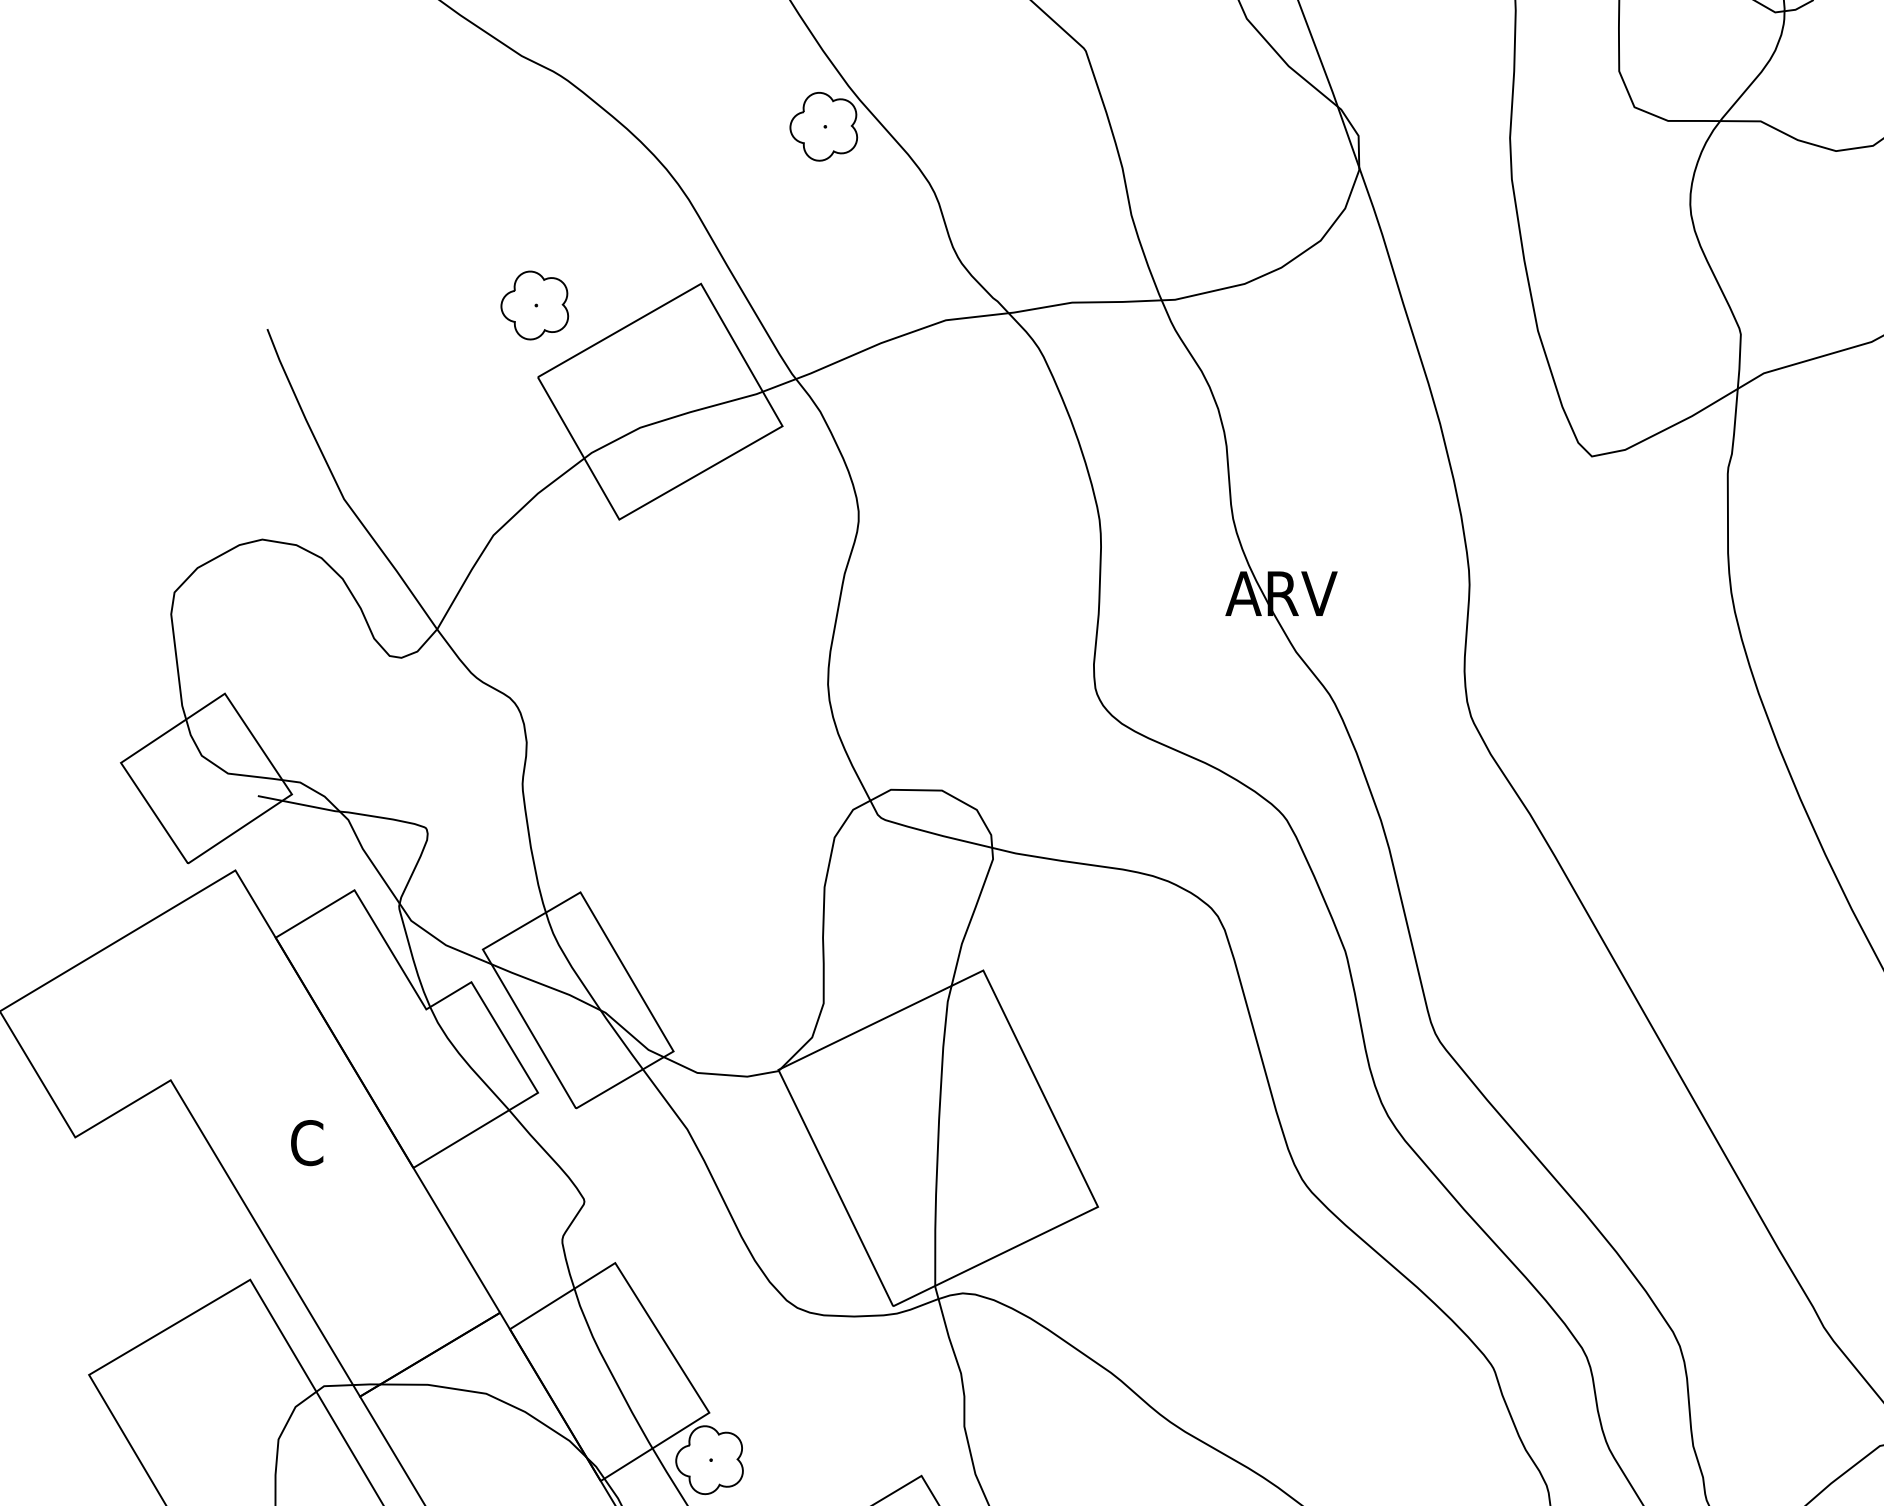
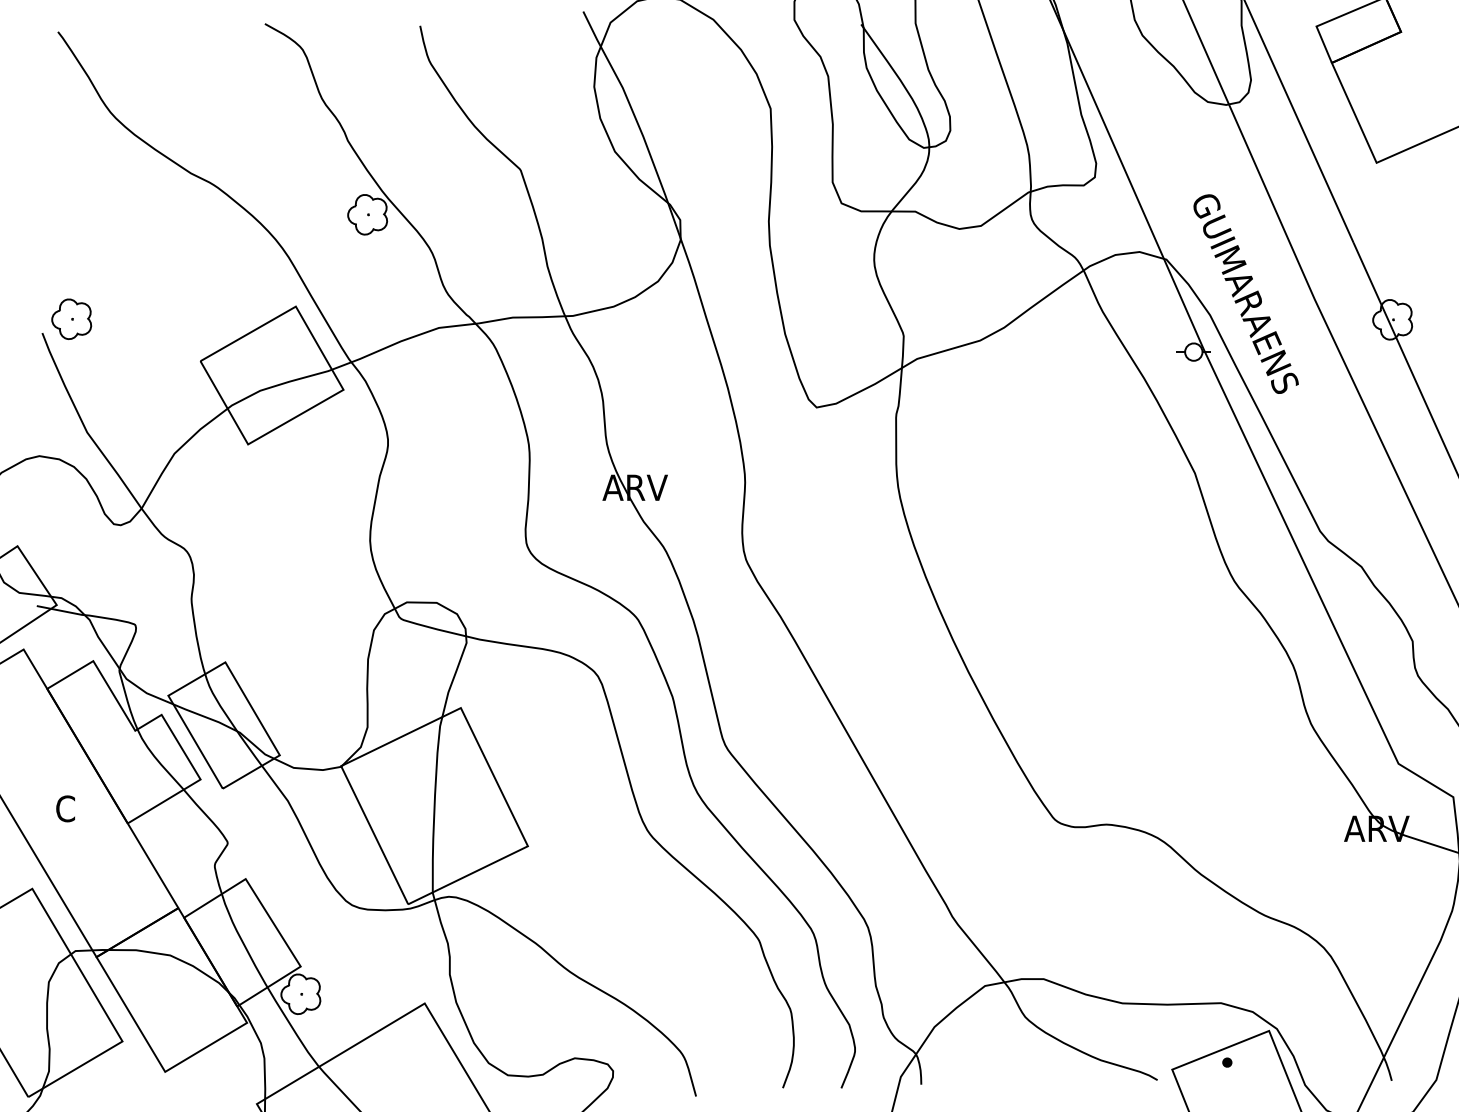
part: (534, 304) -> (71, 318), moved

